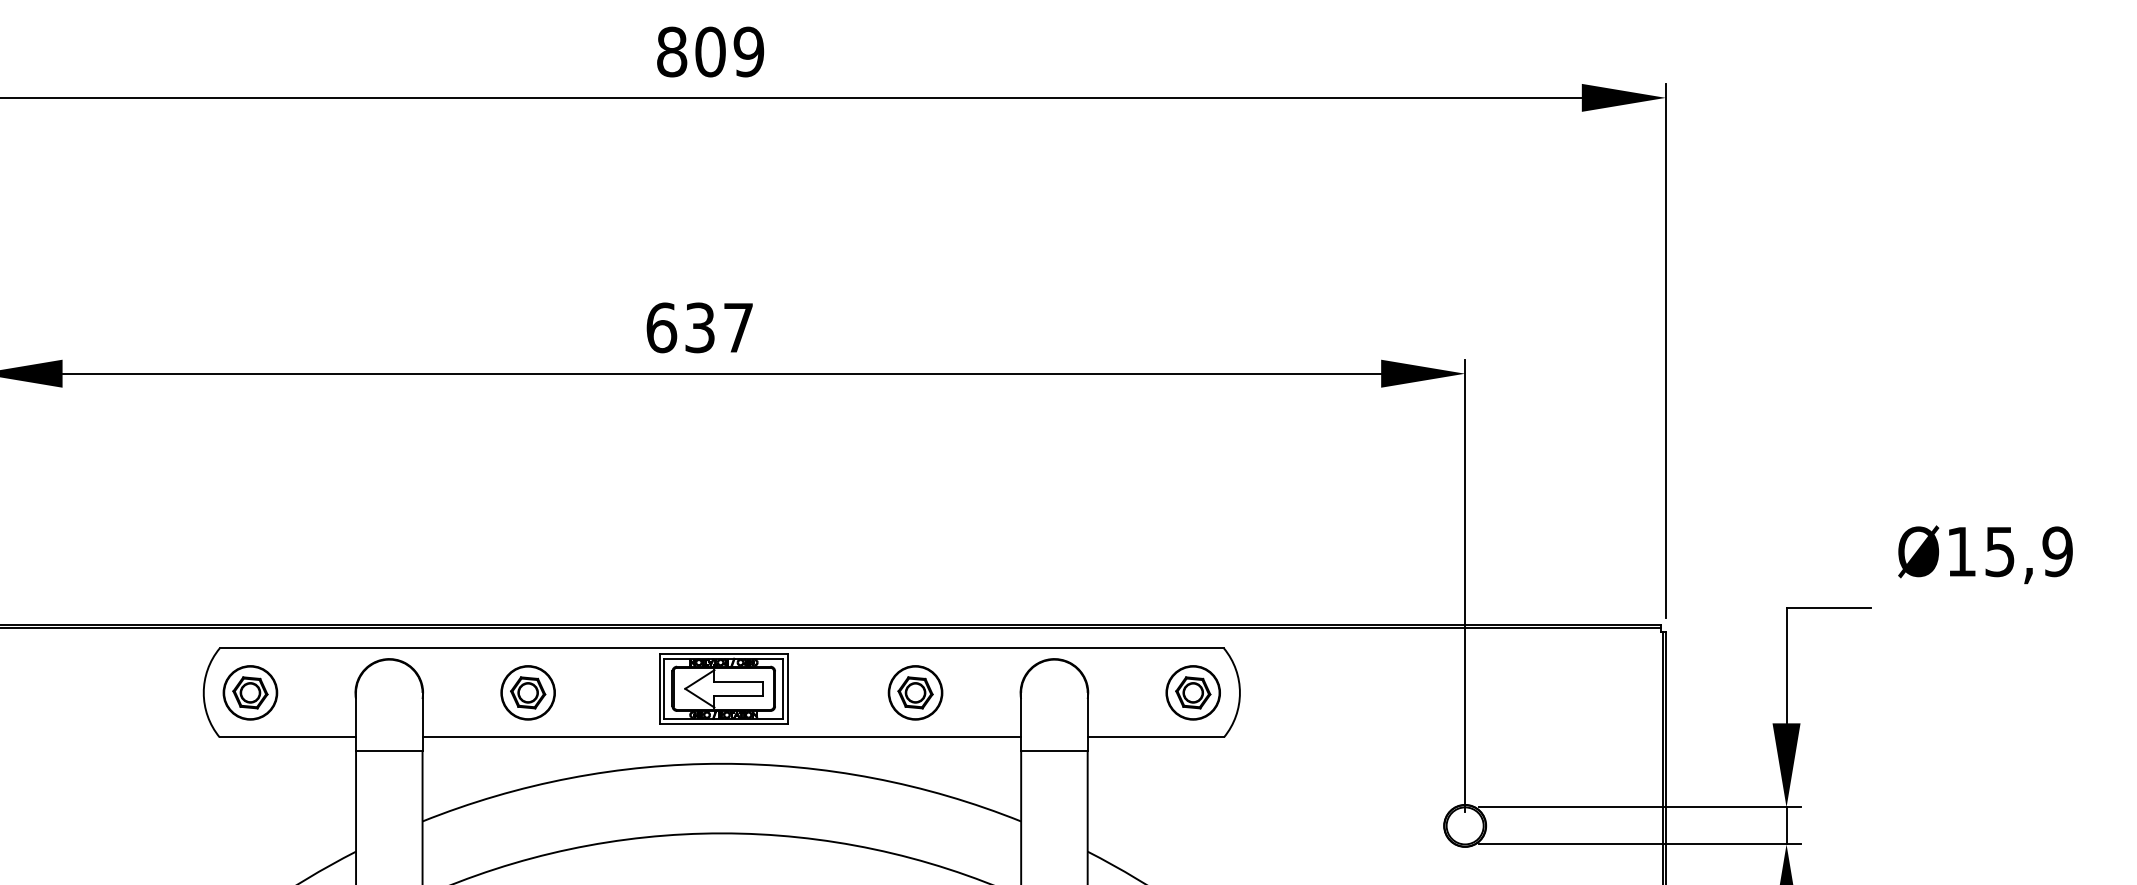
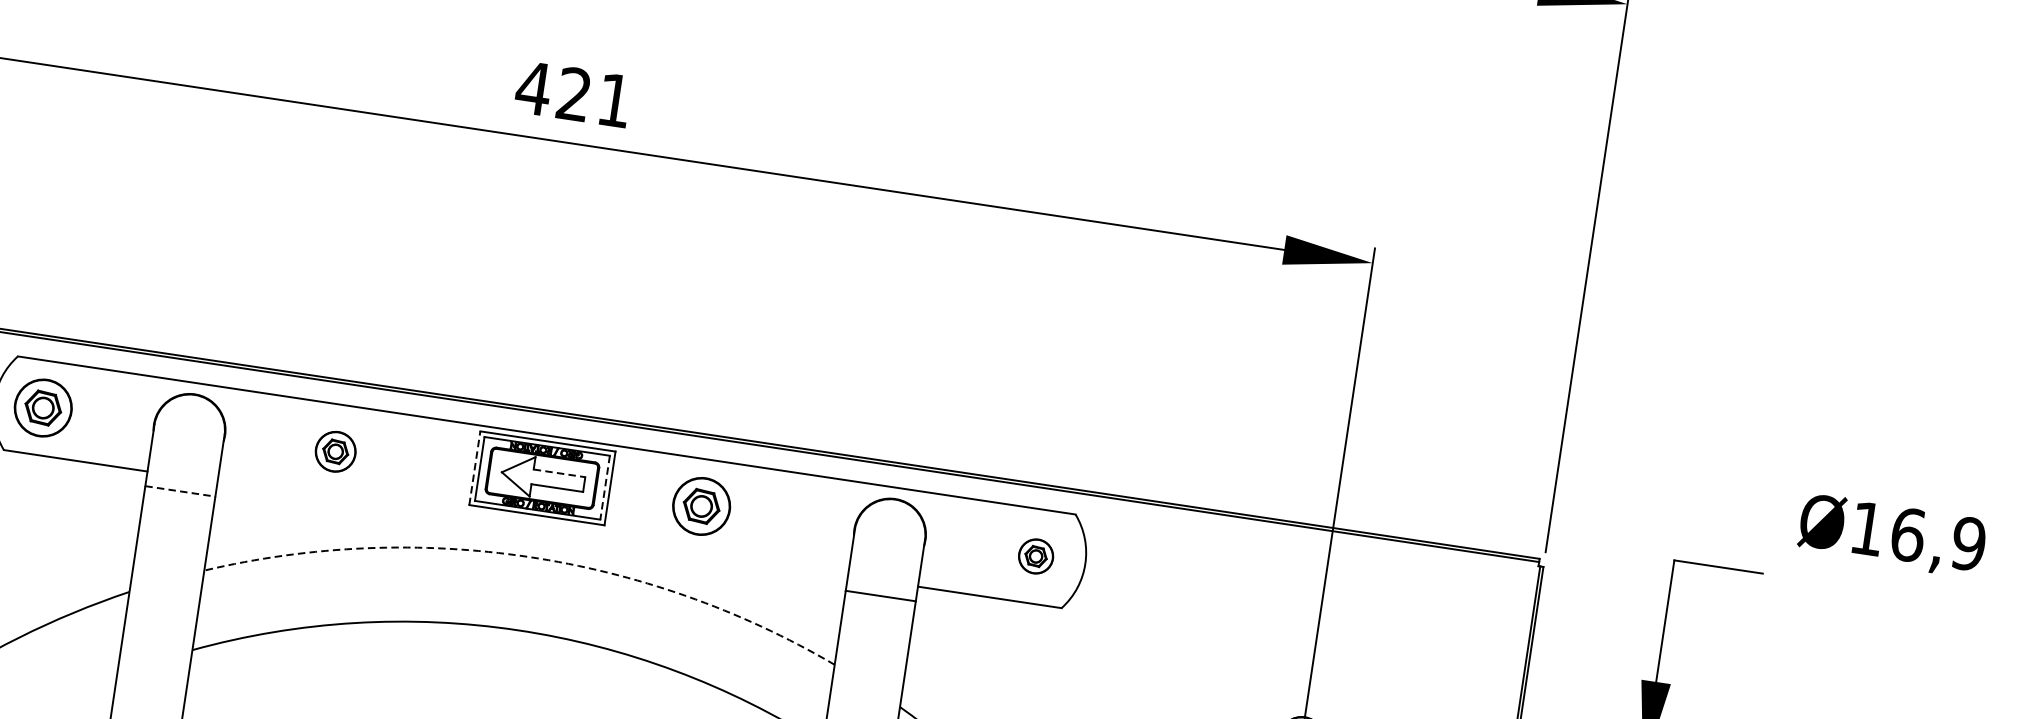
text: (698, 327) -> (572, 93), 637 -> 421
text: (2000, 551) -> (1908, 534), Ø15,9 -> Ø16,9
line: (738, 681) -> (559, 472), solid -> dashed
line: (659, 688) -> (474, 467), solid -> dashed
line: (783, 689) -> (605, 488), solid -> dashed
part: (527, 692) -> (335, 451), size x0.7
part: (915, 692) -> (701, 506), moved
part: (1192, 692) -> (1035, 555), size x0.6
line: (721, 737) -> (532, 529), removed
line: (389, 751) -> (180, 491), solid -> dashed
arc: (721, 763) -> (528, 556), solid -> dashed

